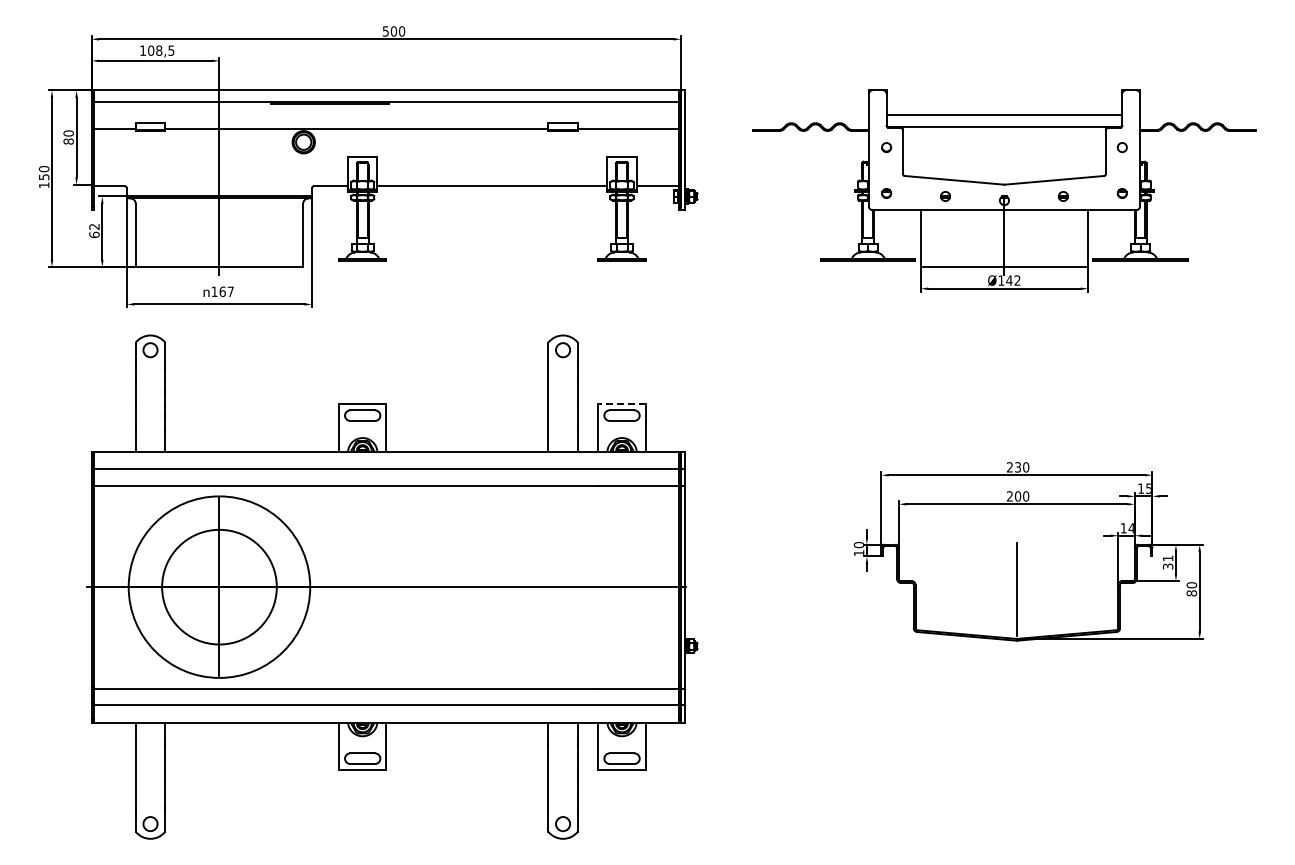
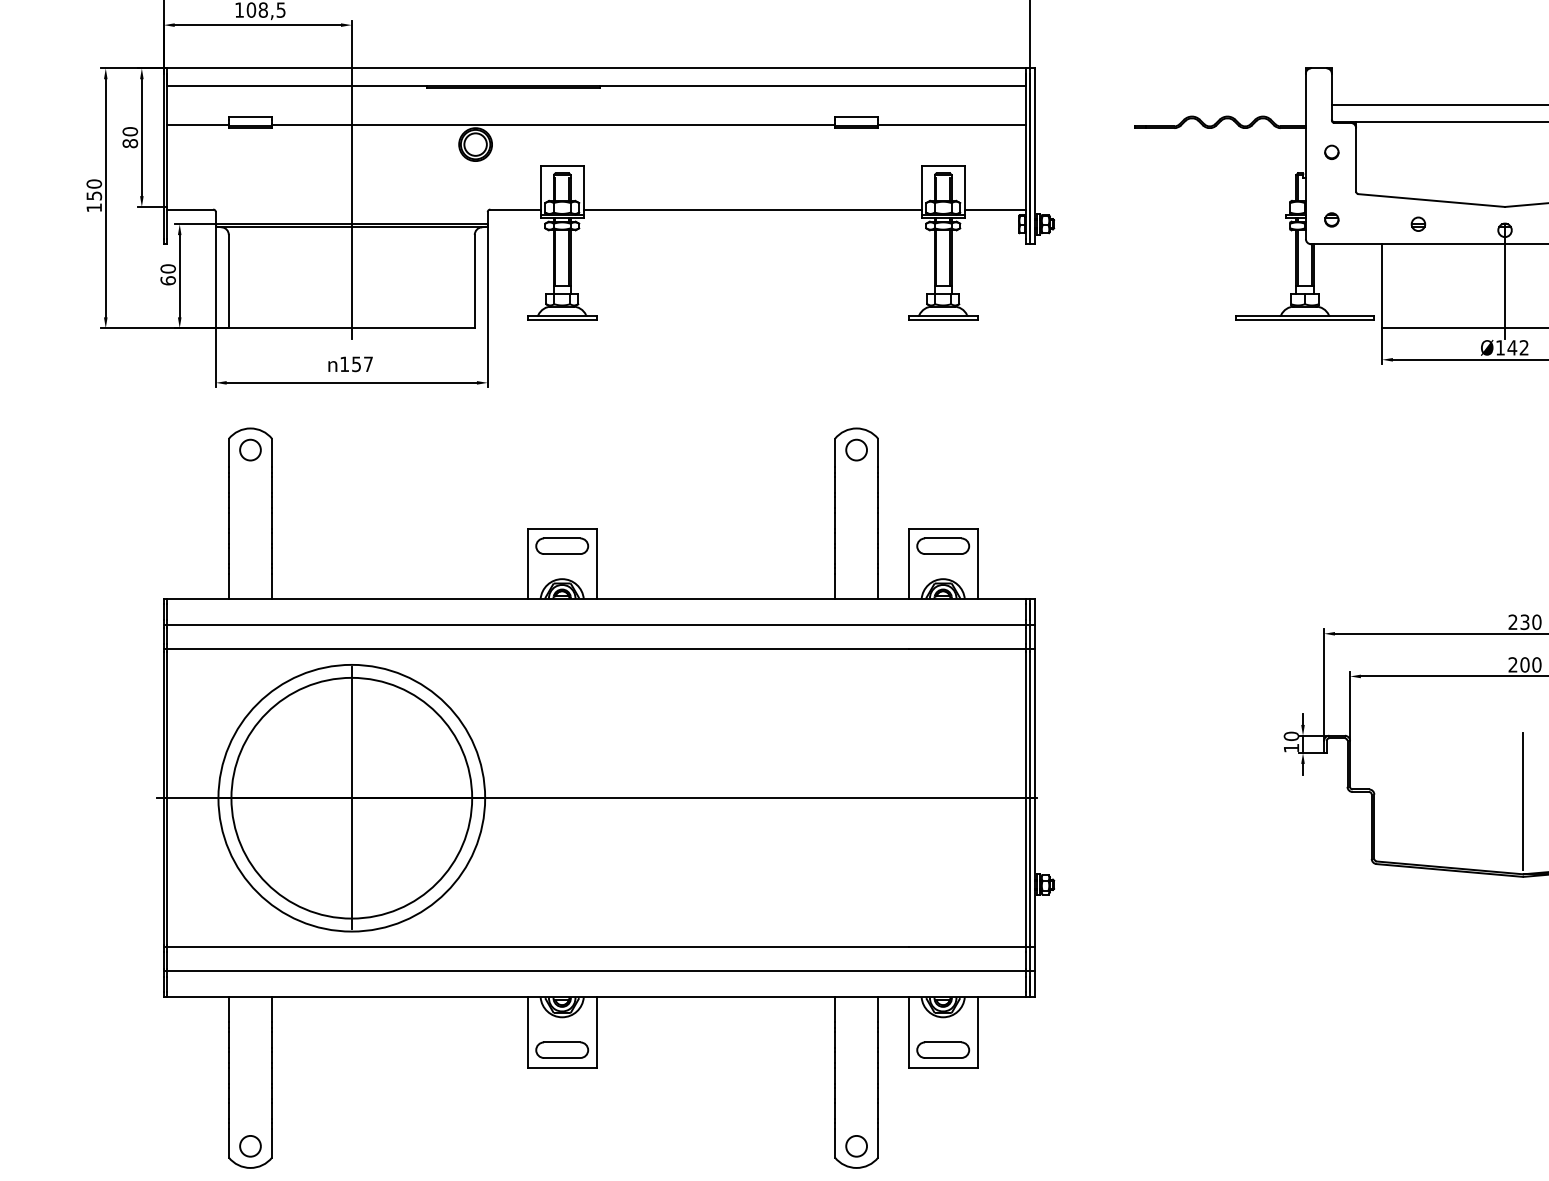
text: (94, 226) -> (168, 268), 62 -> 60
text: (222, 291) -> (356, 363), 167 -> 157
line: (622, 403) -> (943, 528), dashed -> solid
circle: (219, 587) -> (351, 798), size x1.43

